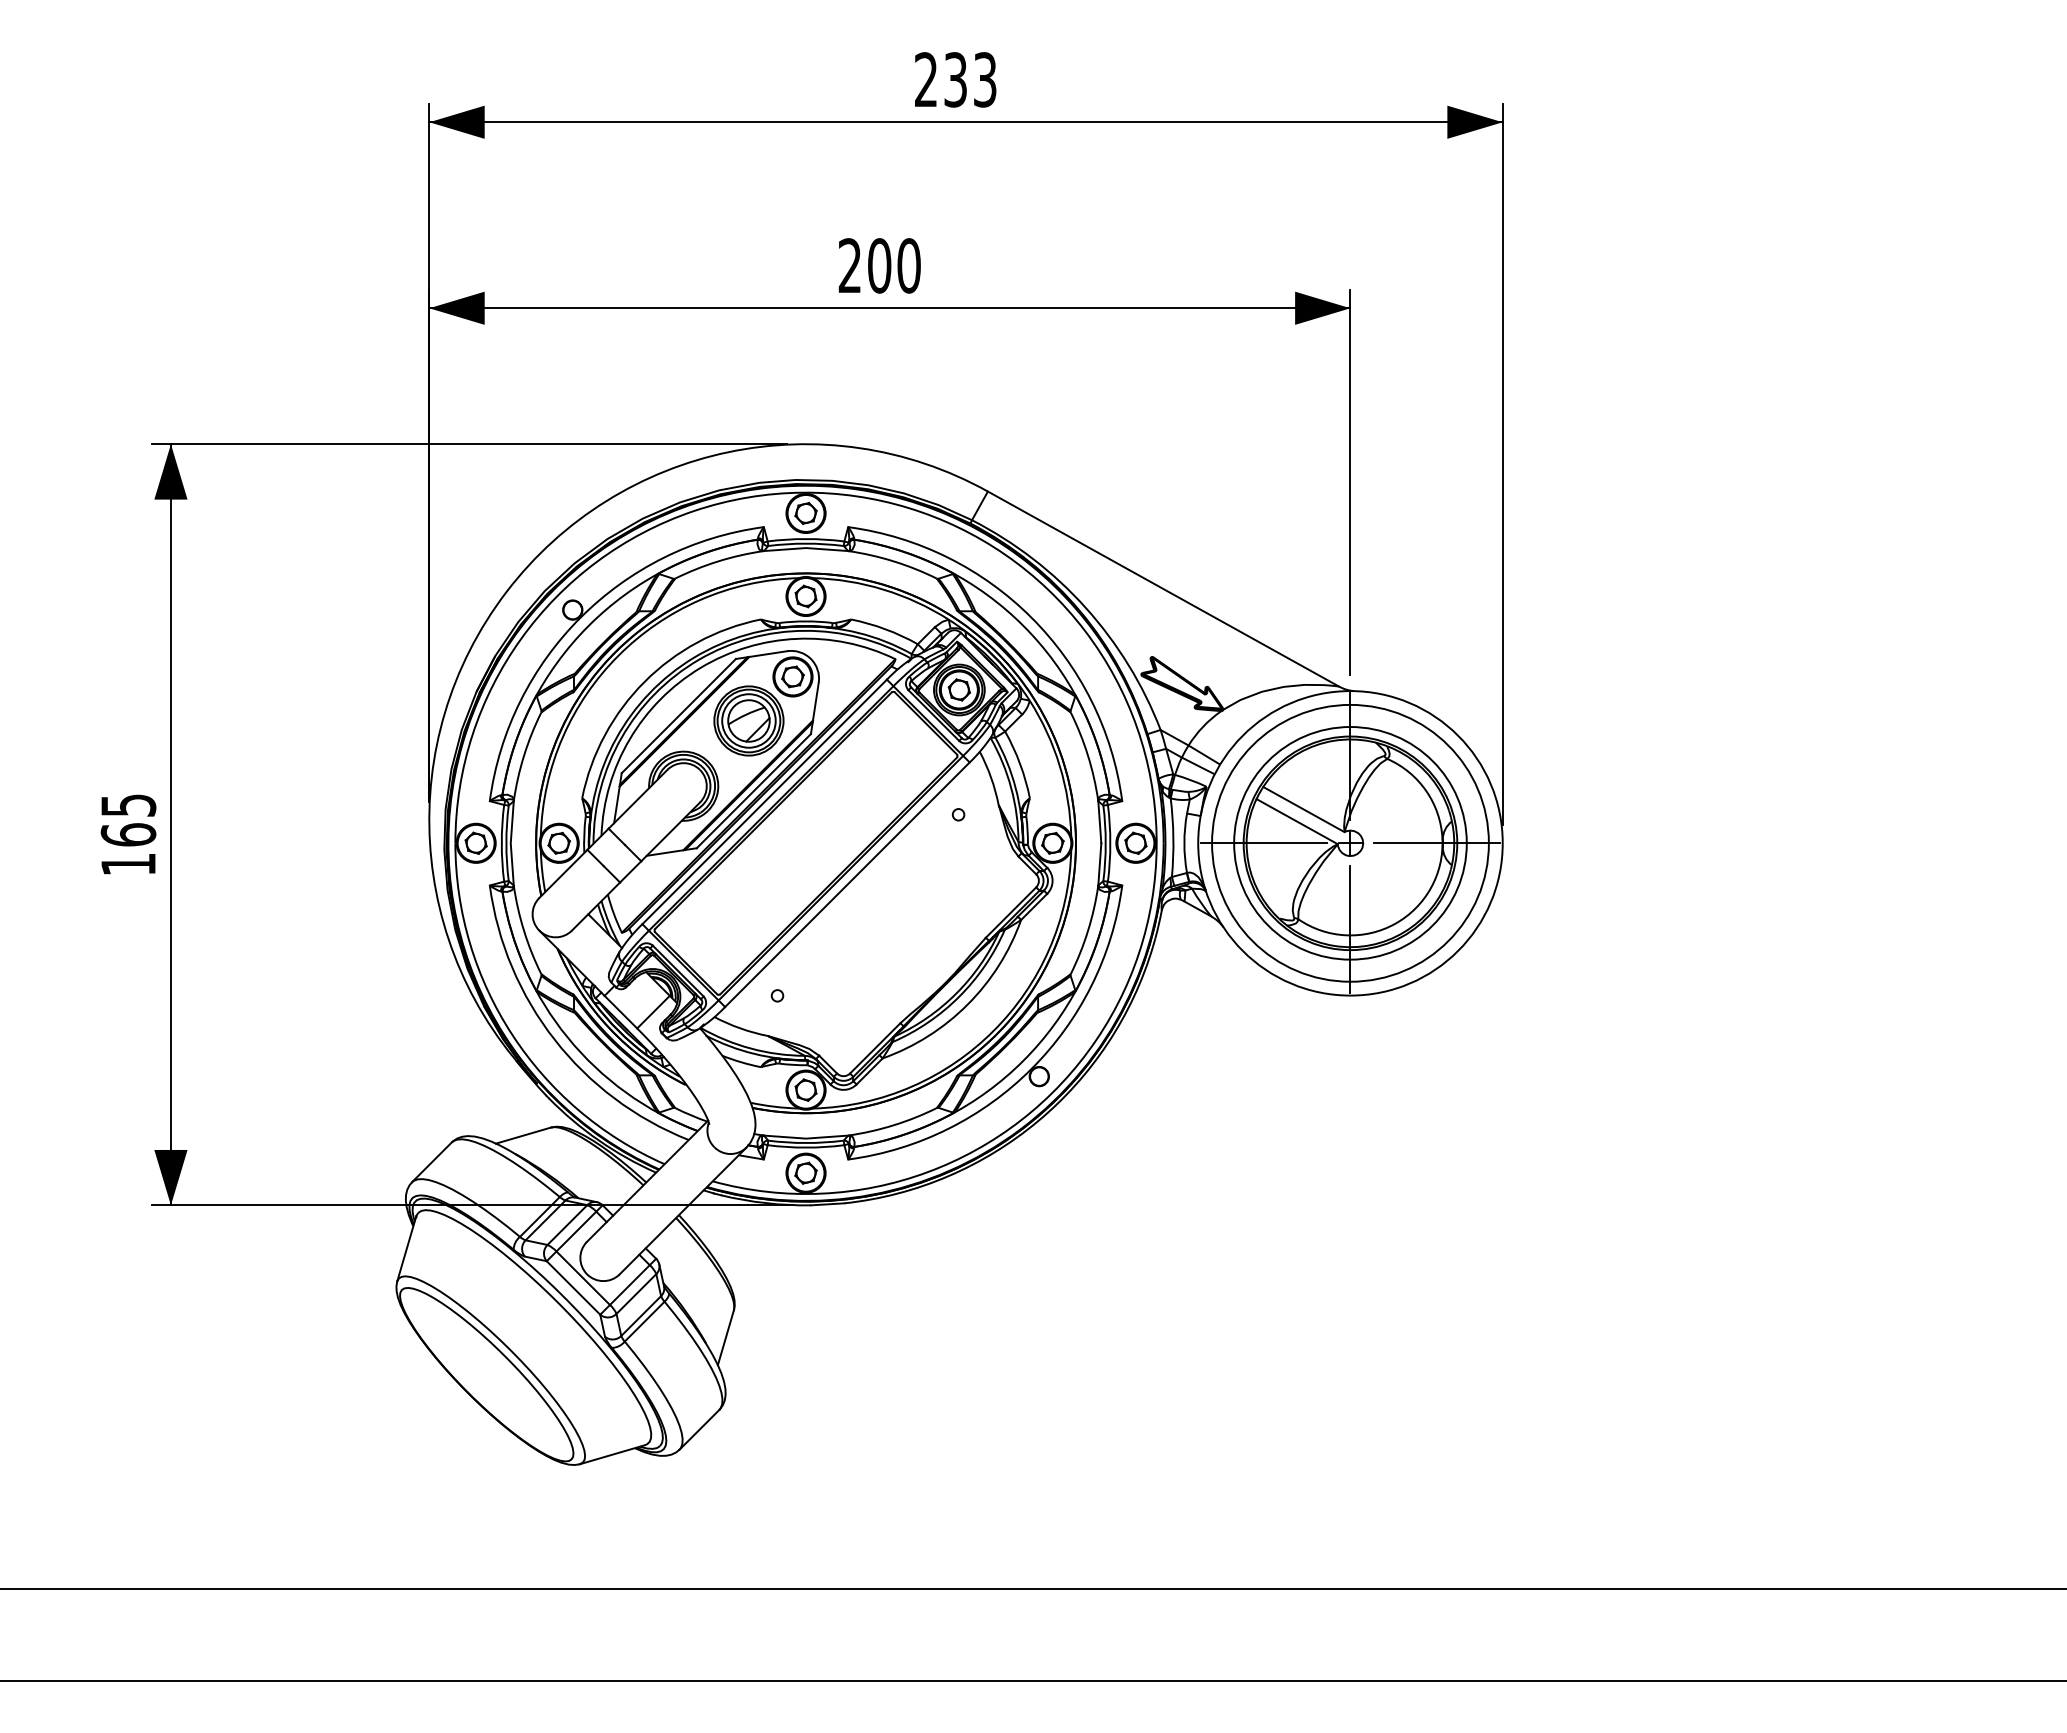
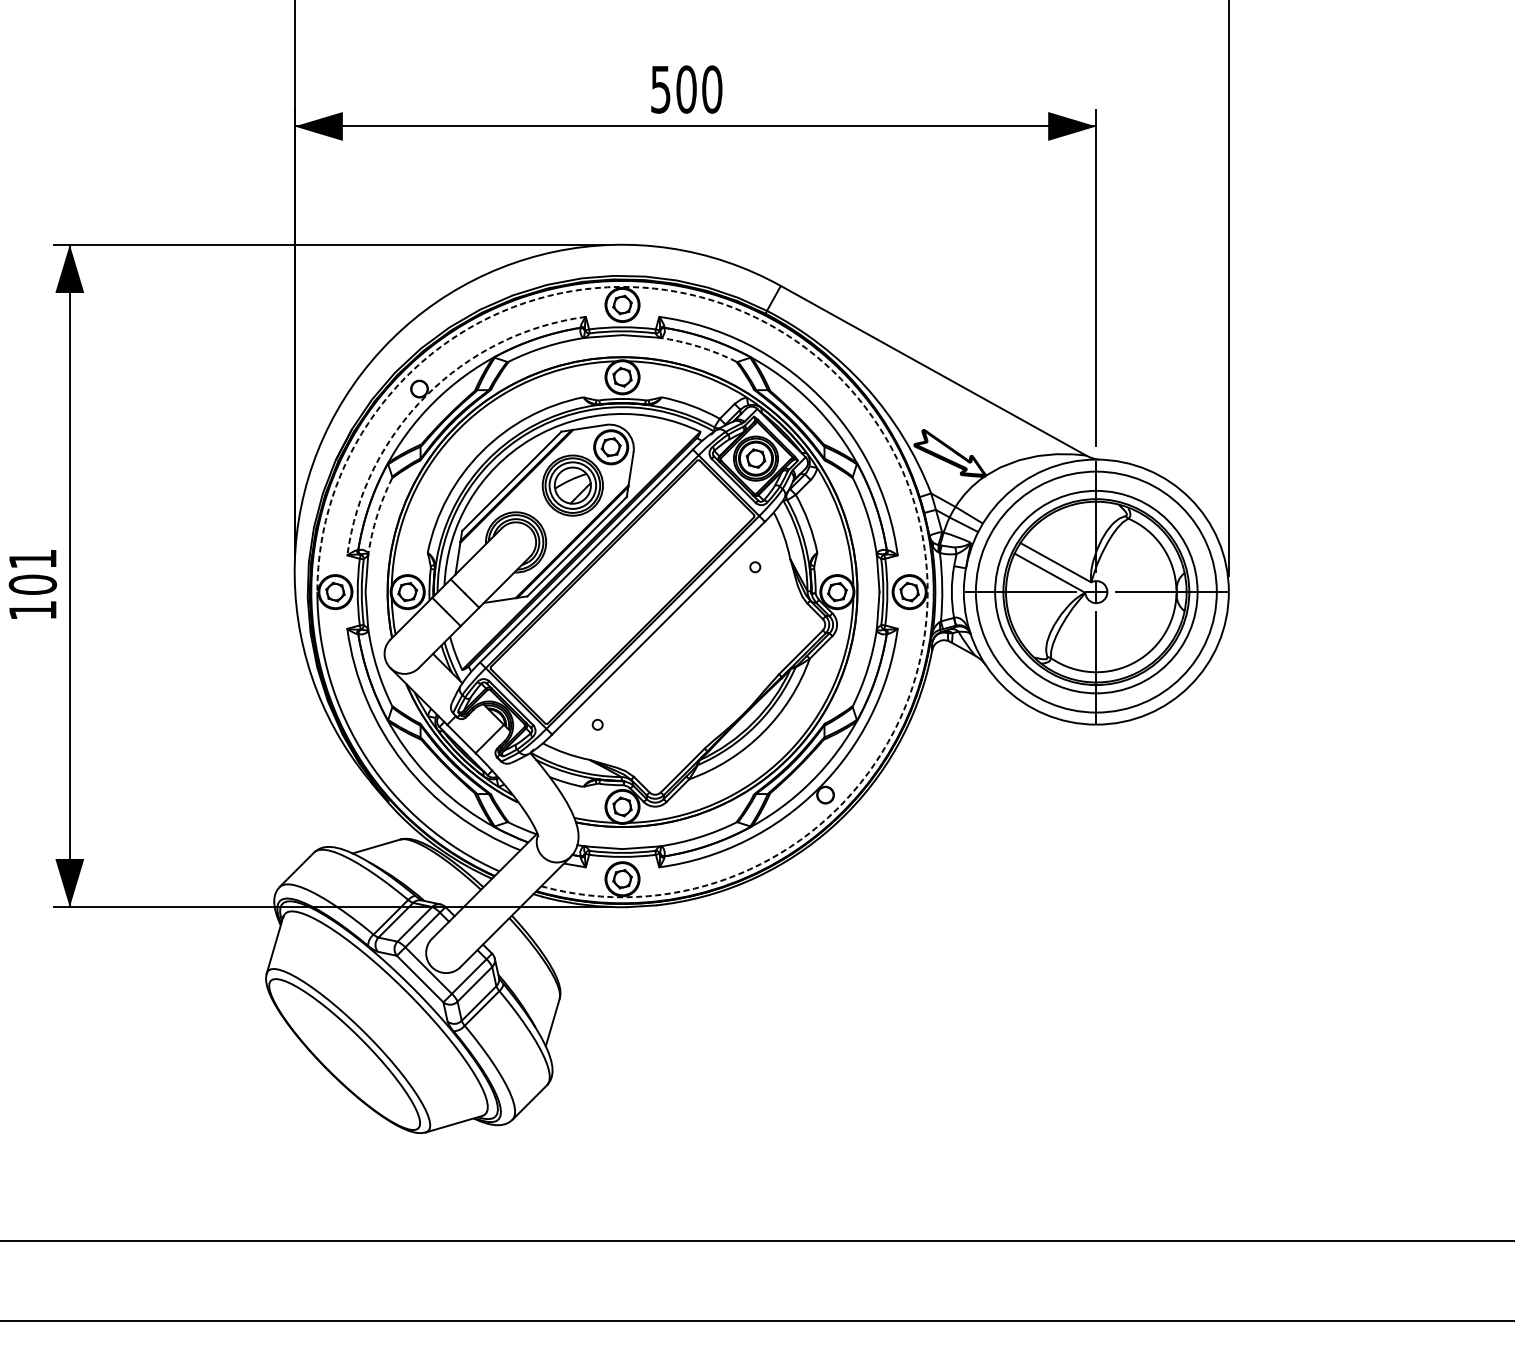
text: (849, 265) -> (660, 89), 200 -> 500
arc: (893, 561) -> (698, 346), solid -> dashed
arc: (580, 617) -> (426, 395), solid -> dashed
arc: (1085, 630) -> (865, 406), solid -> dashed
arc: (524, 755) -> (377, 515), solid -> dashed
text: (128, 820) -> (32, 572), 165 -> 101

